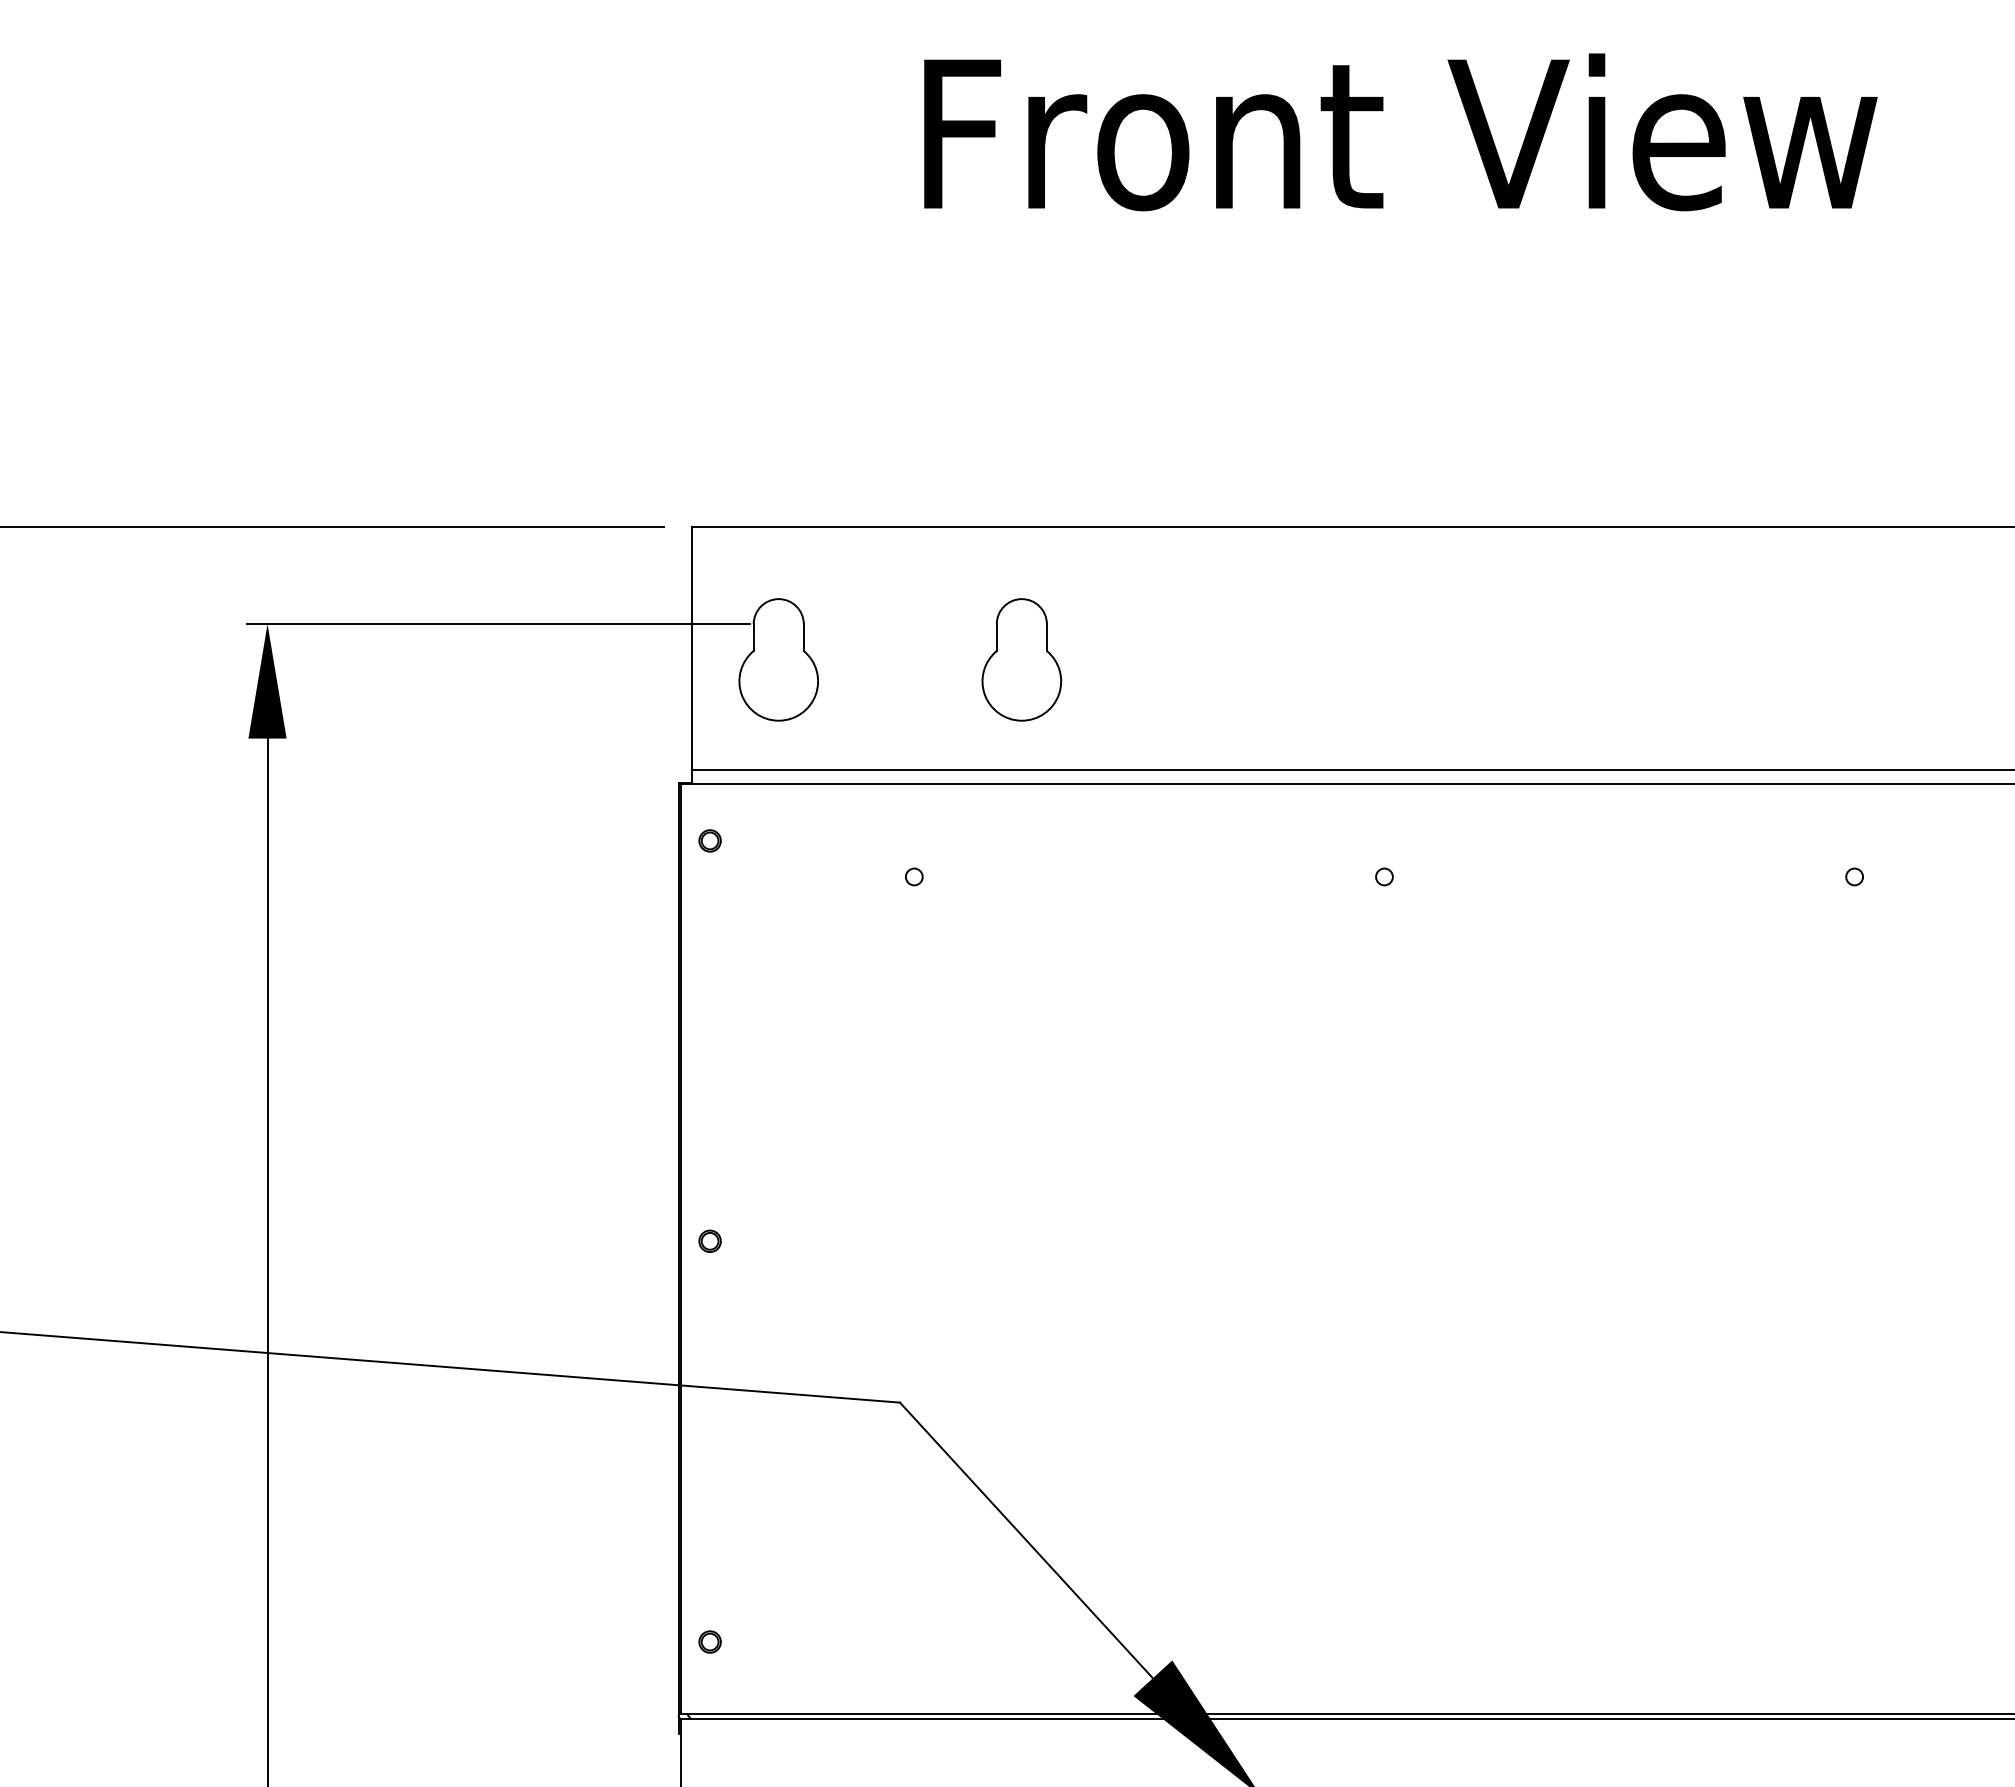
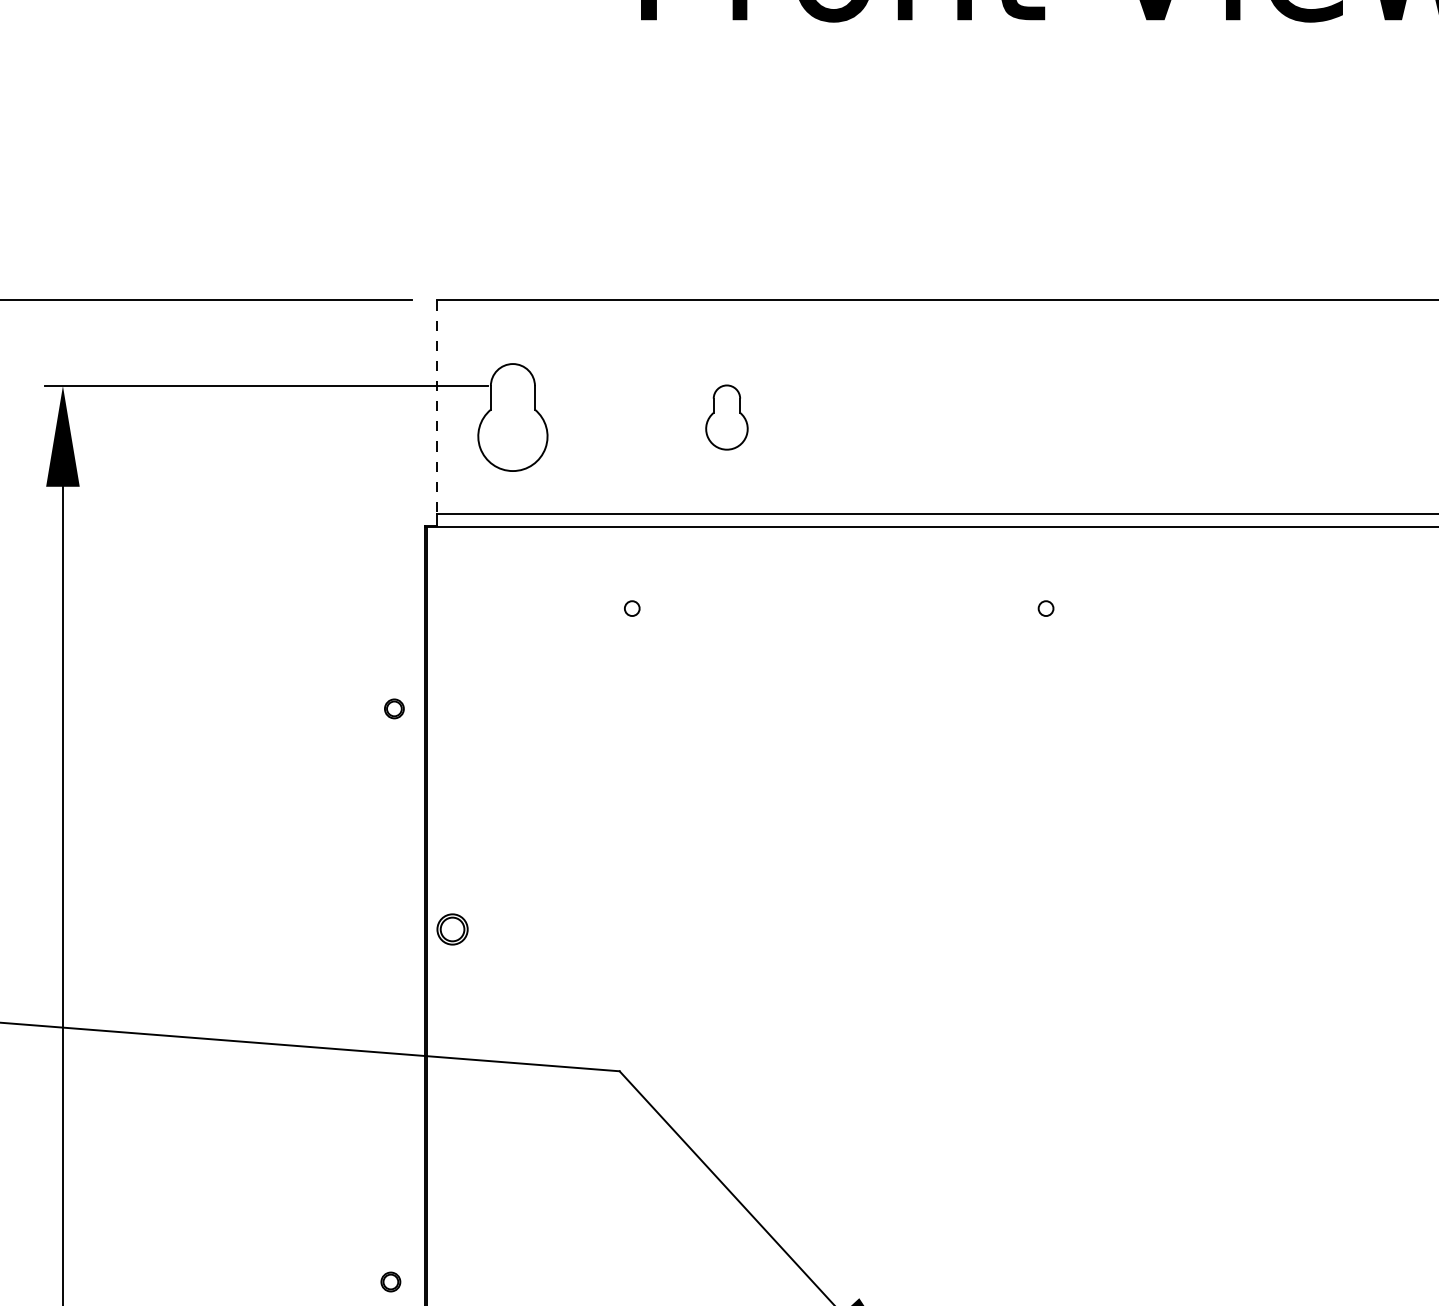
line: (692, 648) -> (437, 407), solid -> dashed
part: (1021, 659) -> (726, 417), size x0.6
part: (709, 840) -> (393, 708), moved
part: (709, 1240) -> (451, 928), size x1.6
part: (709, 1641) -> (390, 1281), moved

